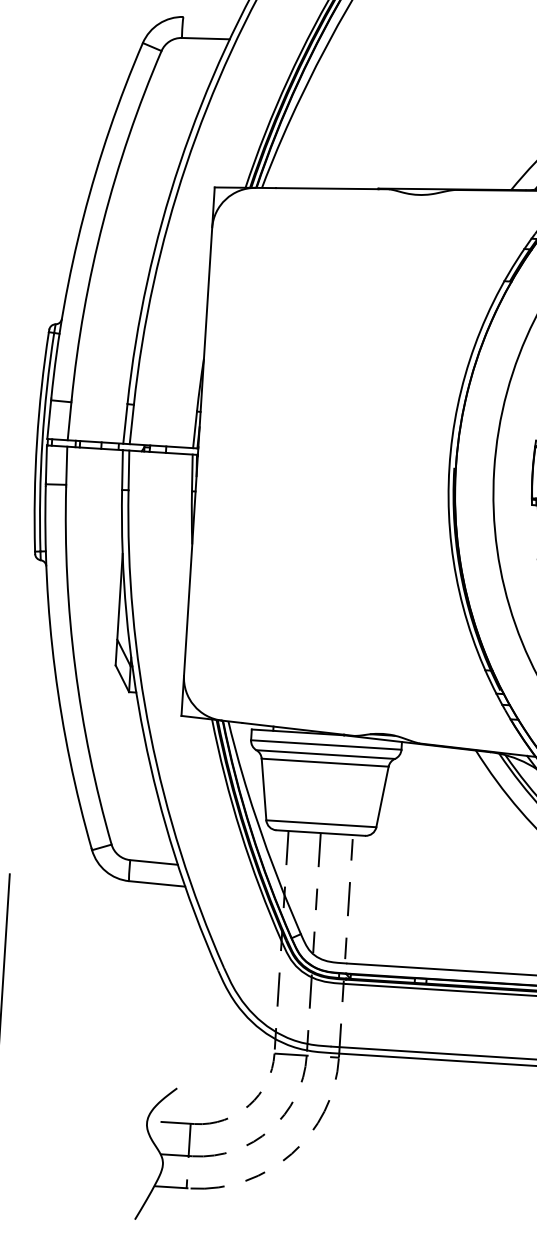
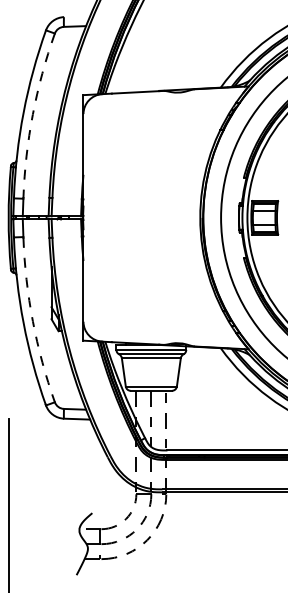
arc: (102, 222) -> (32, 114), solid -> dashed
arc: (74, 667) -> (32, 321), solid -> dashed

